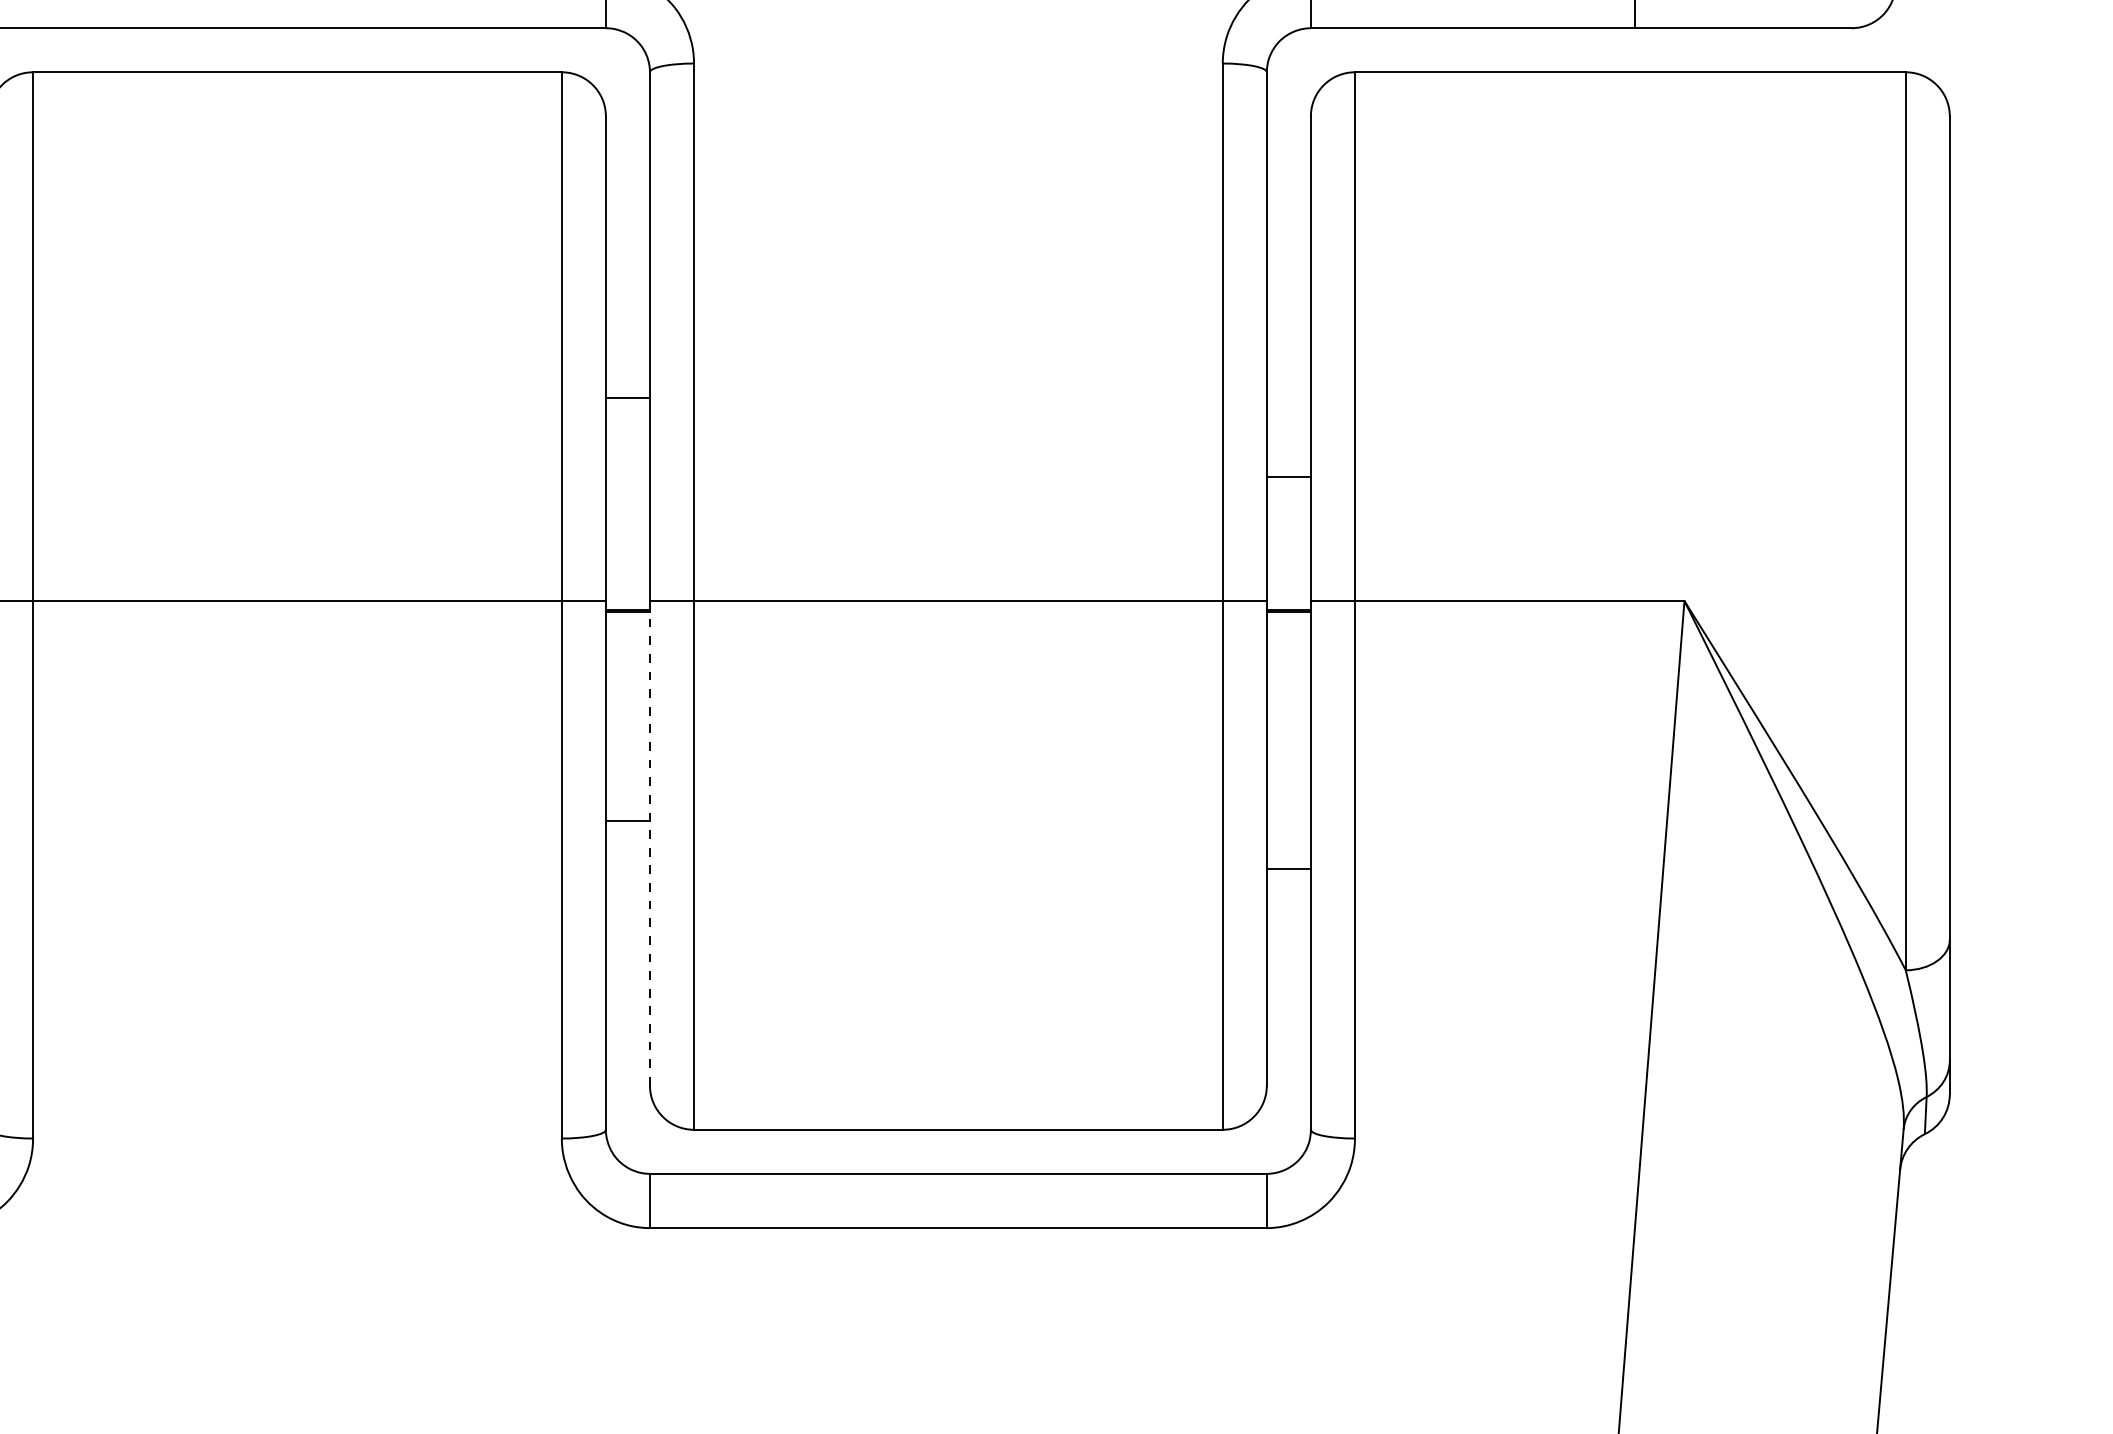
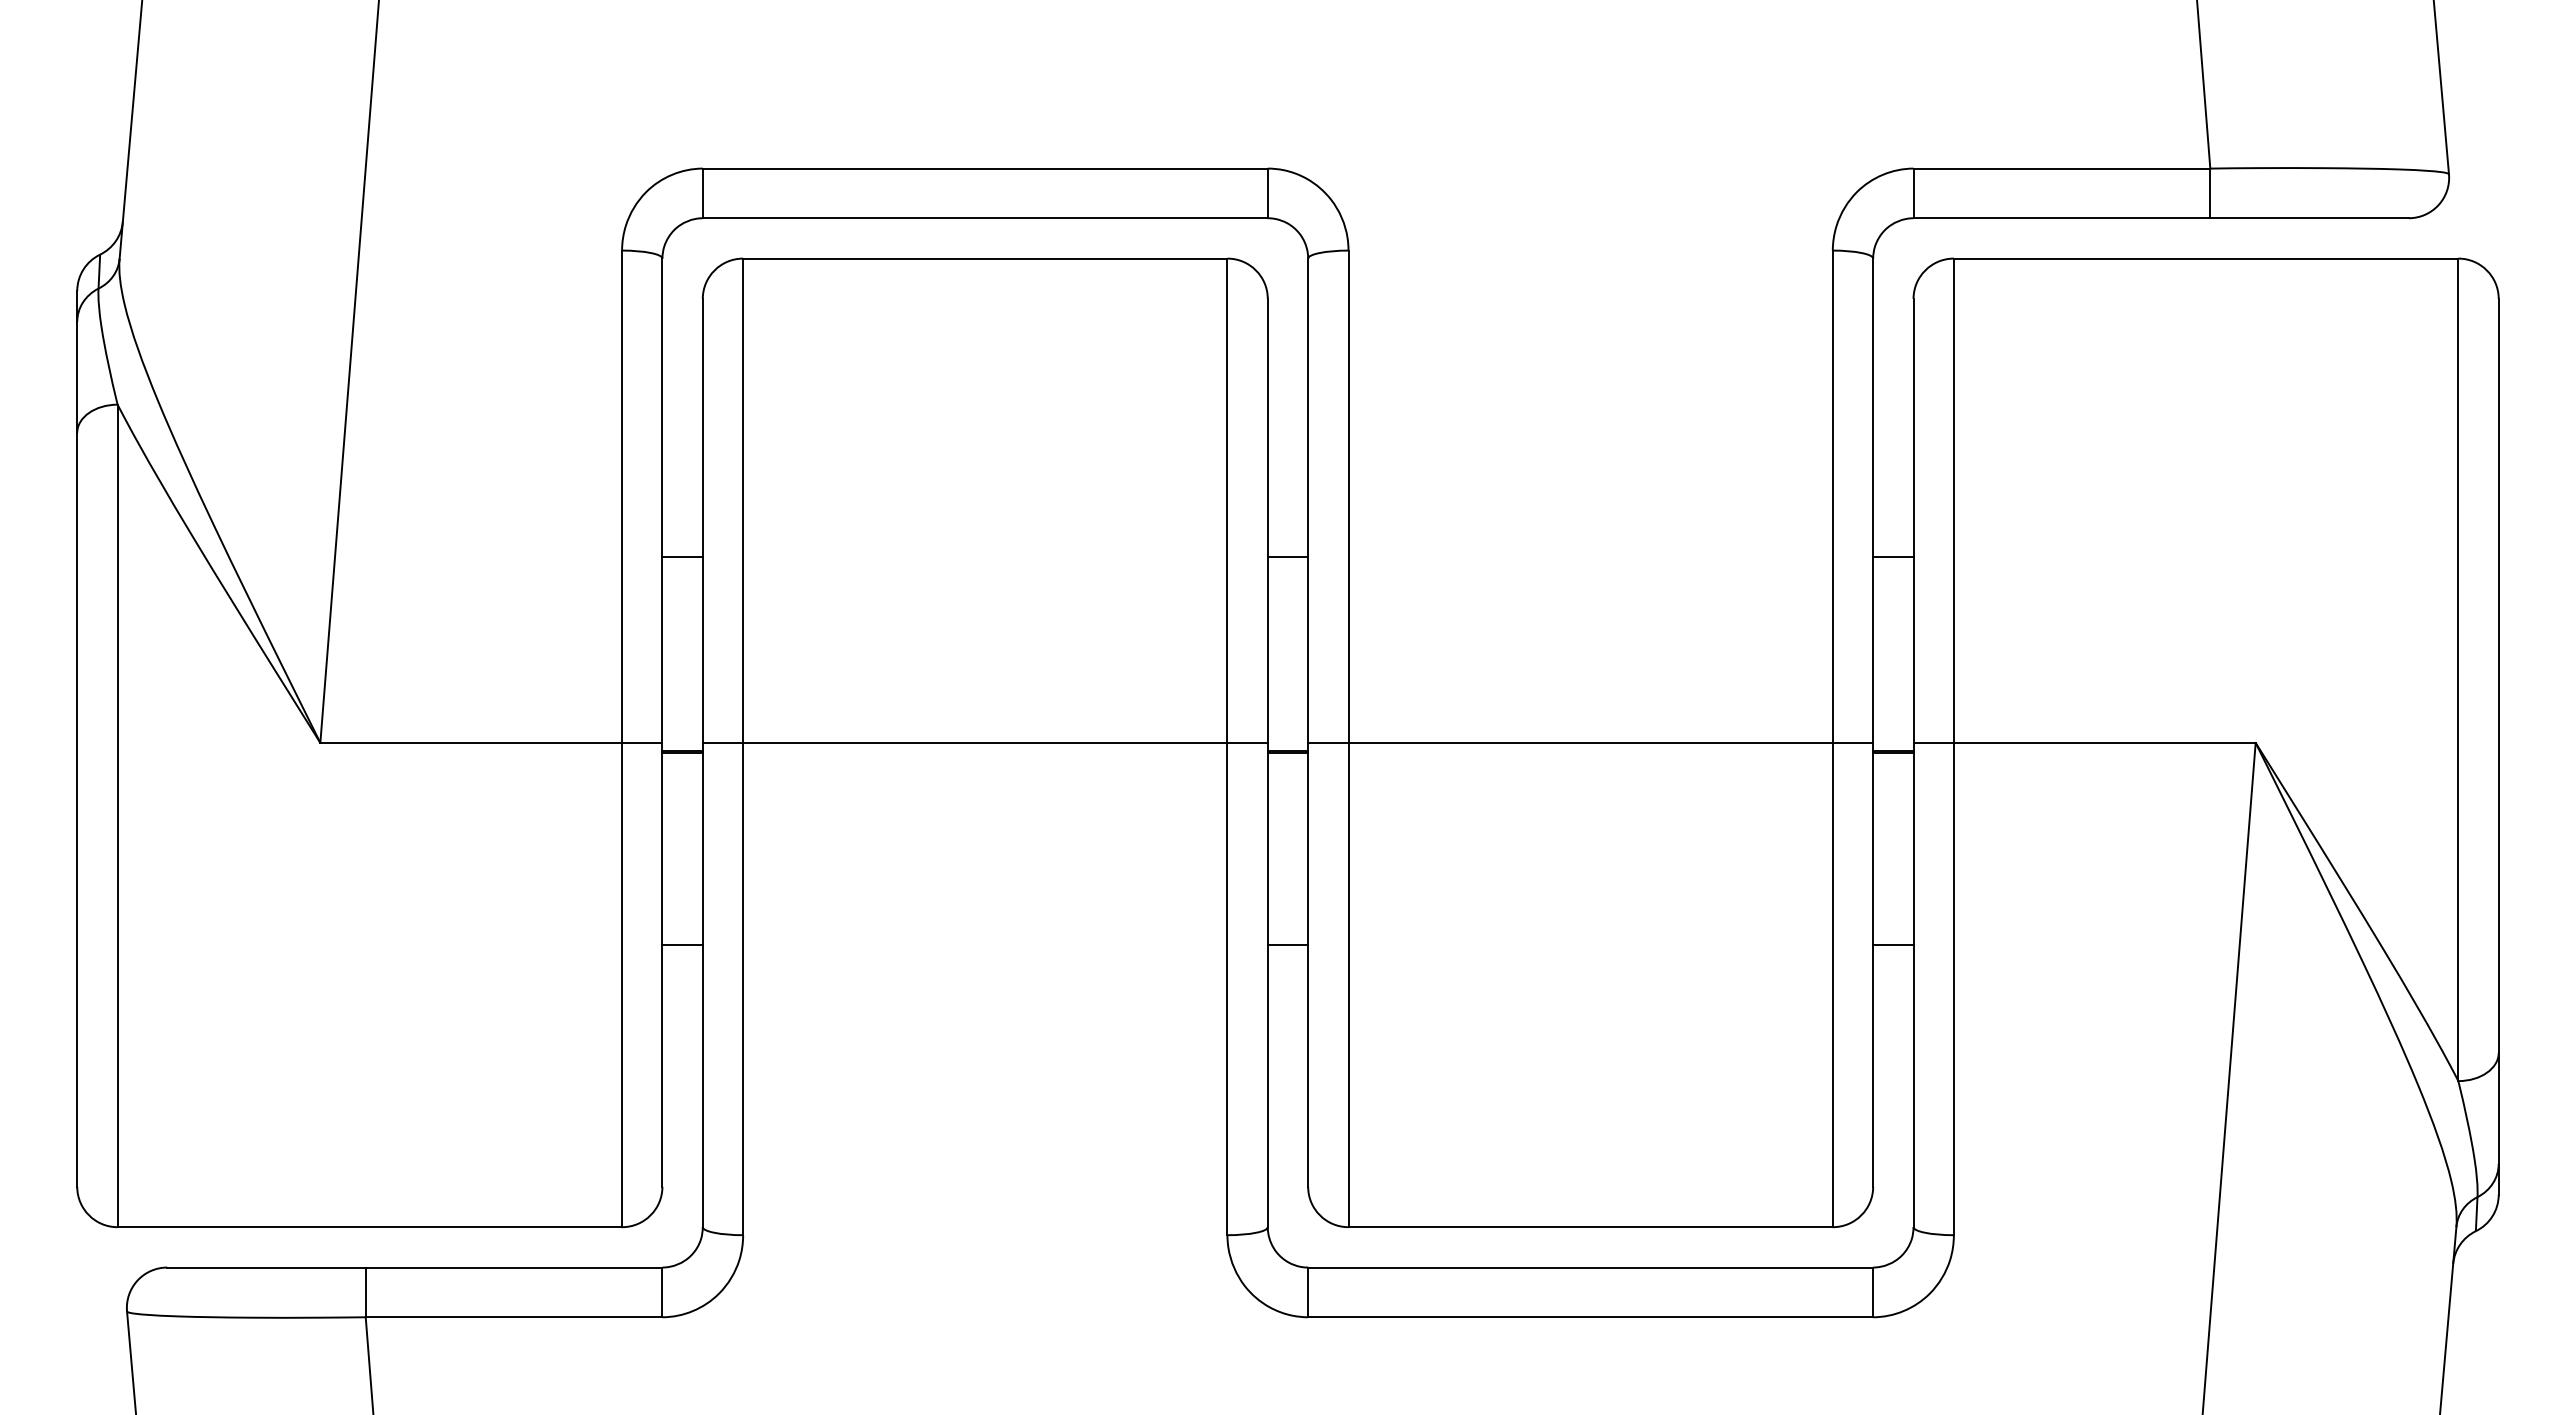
line: (1289, 477) -> (1893, 557), moved
line: (650, 842) -> (1308, 964), dashed -> solid
line: (1289, 869) -> (1893, 944), moved

